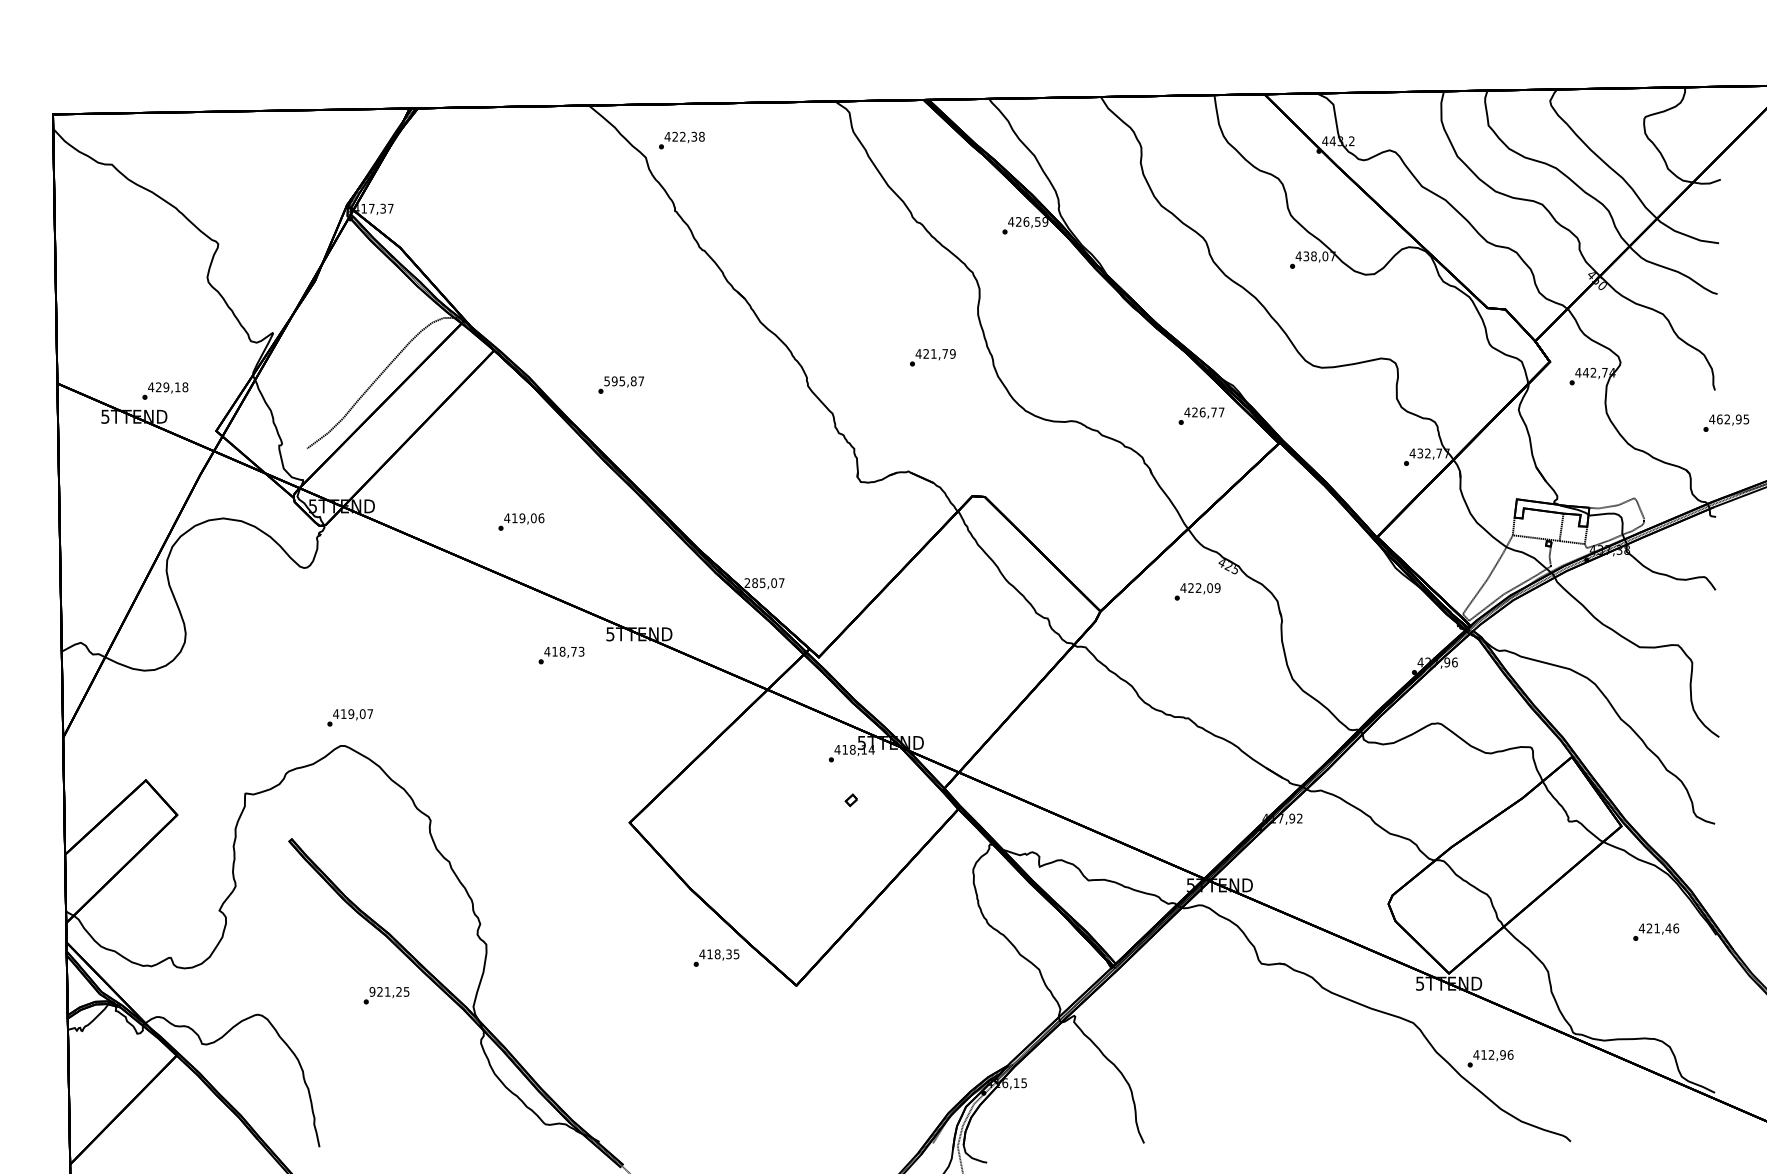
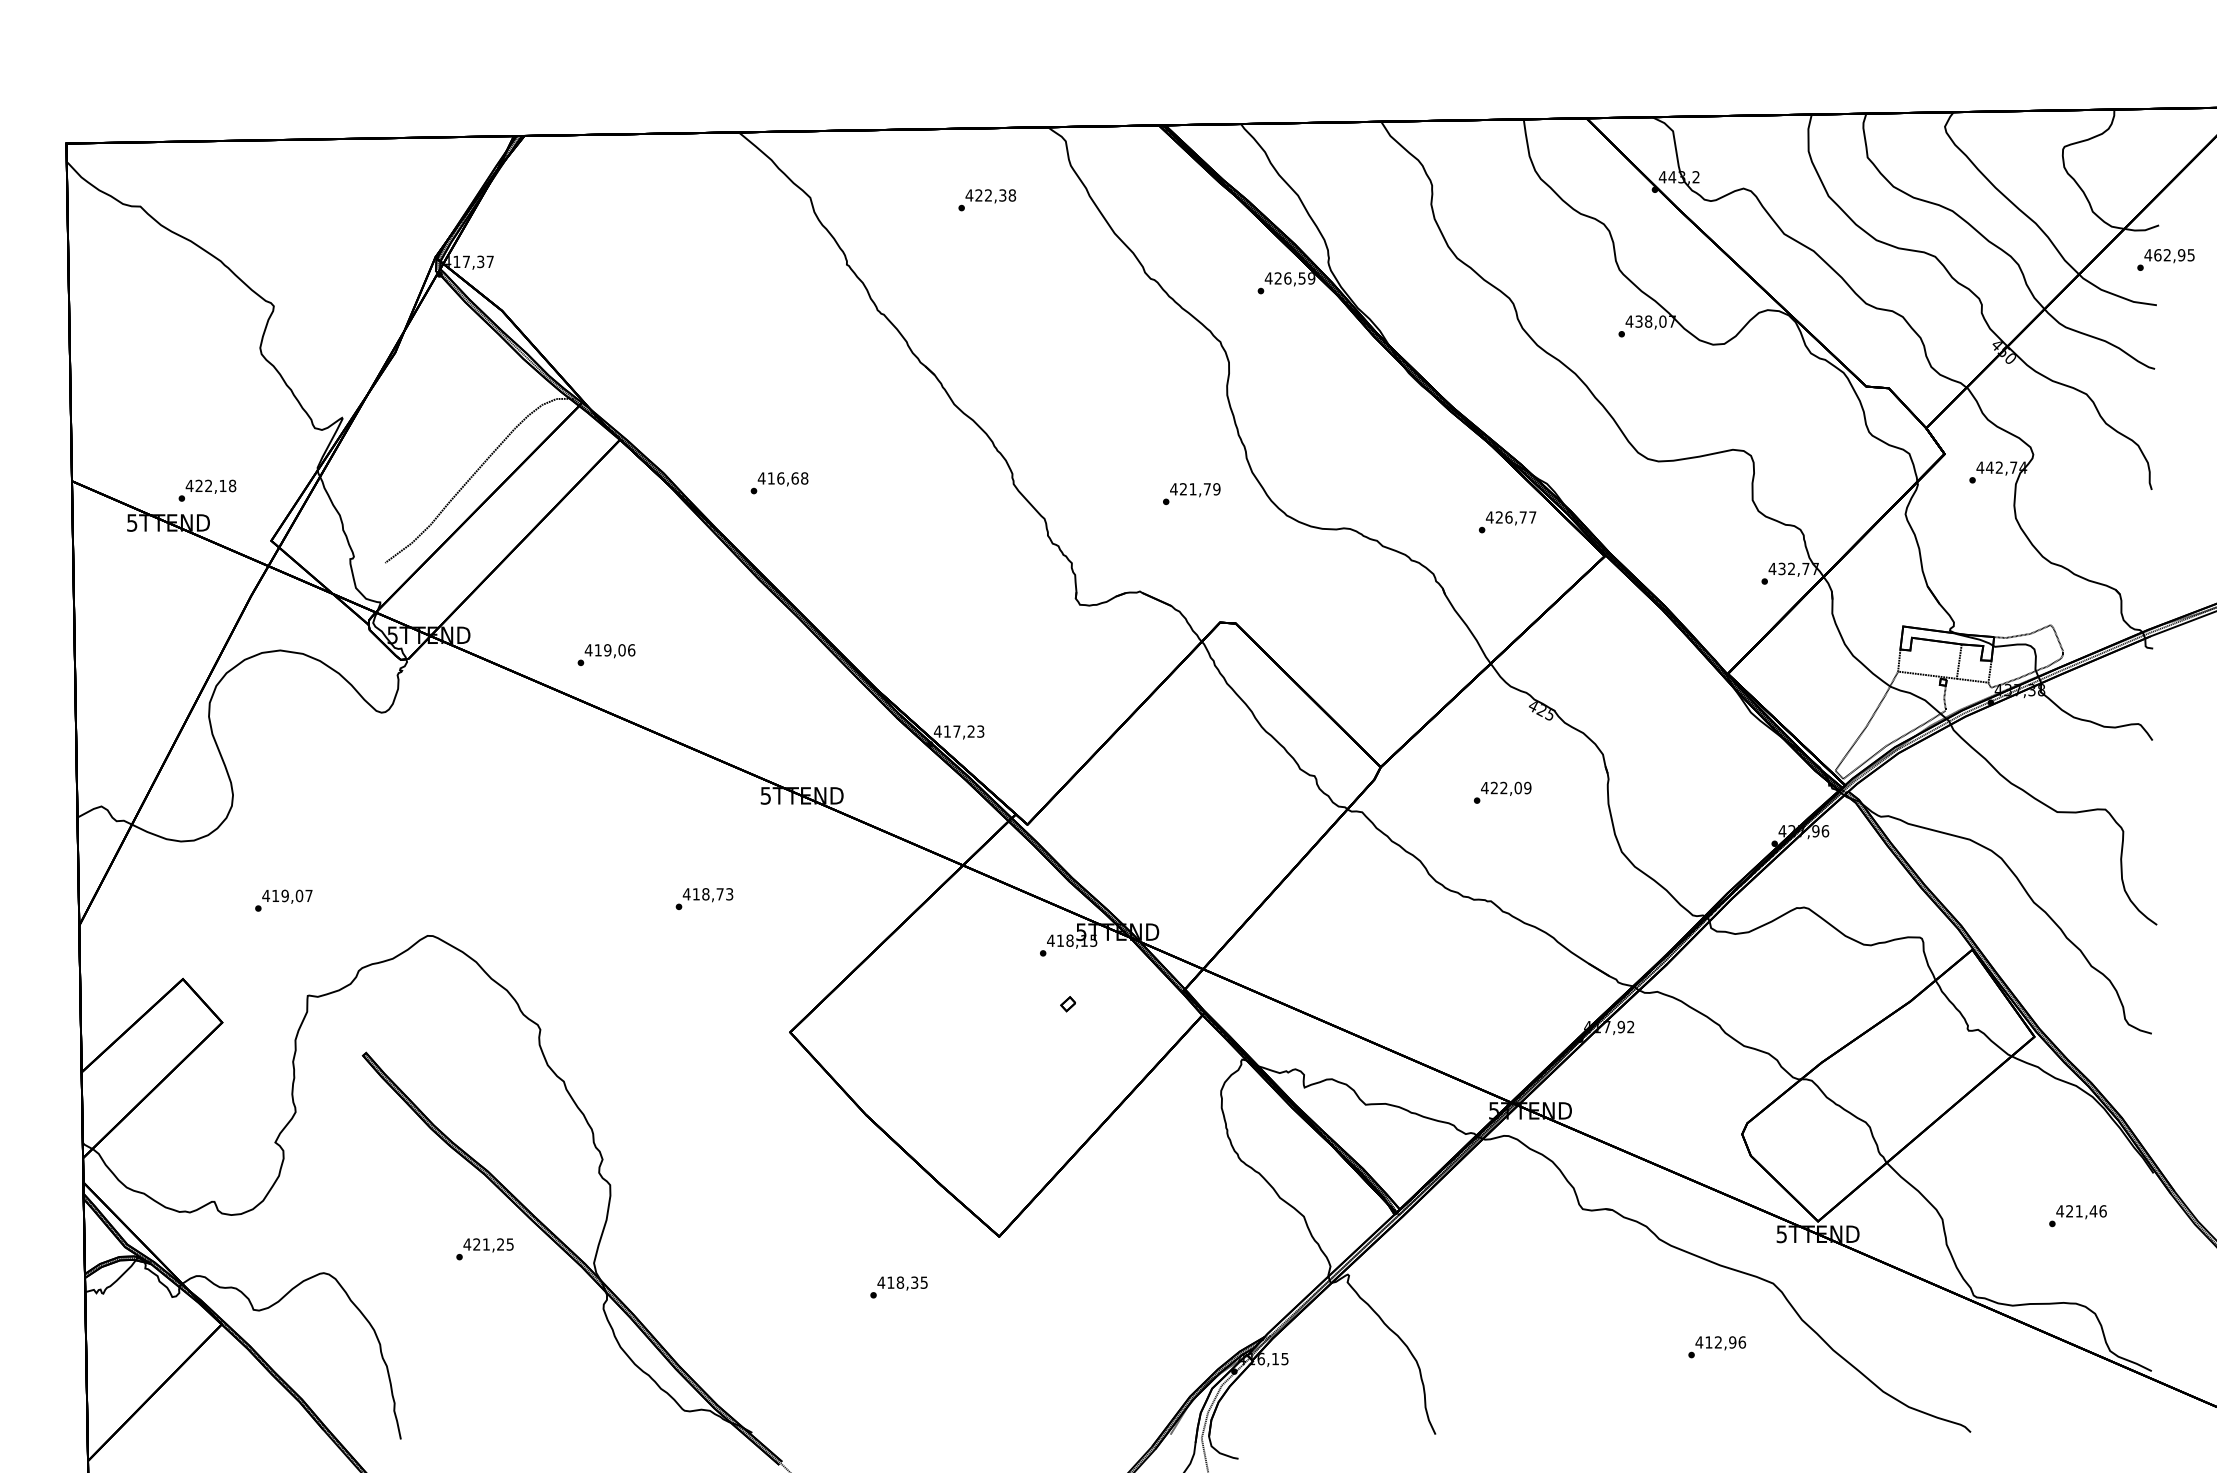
text: (681, 140) -> (986, 200), moved
text: (932, 357) -> (1191, 493), moved
text: (624, 381) -> (783, 478), 595,87 -> 416,68
text: (166, 387) -> (208, 486), 429,18 -> 422,18
text: (1726, 422) -> (2166, 259), moved
text: (521, 521) -> (606, 654), moved
text: (764, 583) -> (959, 732), 285,07 -> 417,23
text: (1197, 591) -> (1502, 792), moved
text: (561, 655) -> (704, 898), moved
text: (349, 717) -> (282, 900), moved
text: (871, 749) -> (1093, 940), 418,14 -> 418,15
text: (1656, 931) -> (2078, 1215), moved
text: (716, 957) -> (898, 1286), moved
text: (372, 991) -> (467, 1244), 921,25 -> 421,25
text: (1490, 1058) -> (1717, 1346), moved

